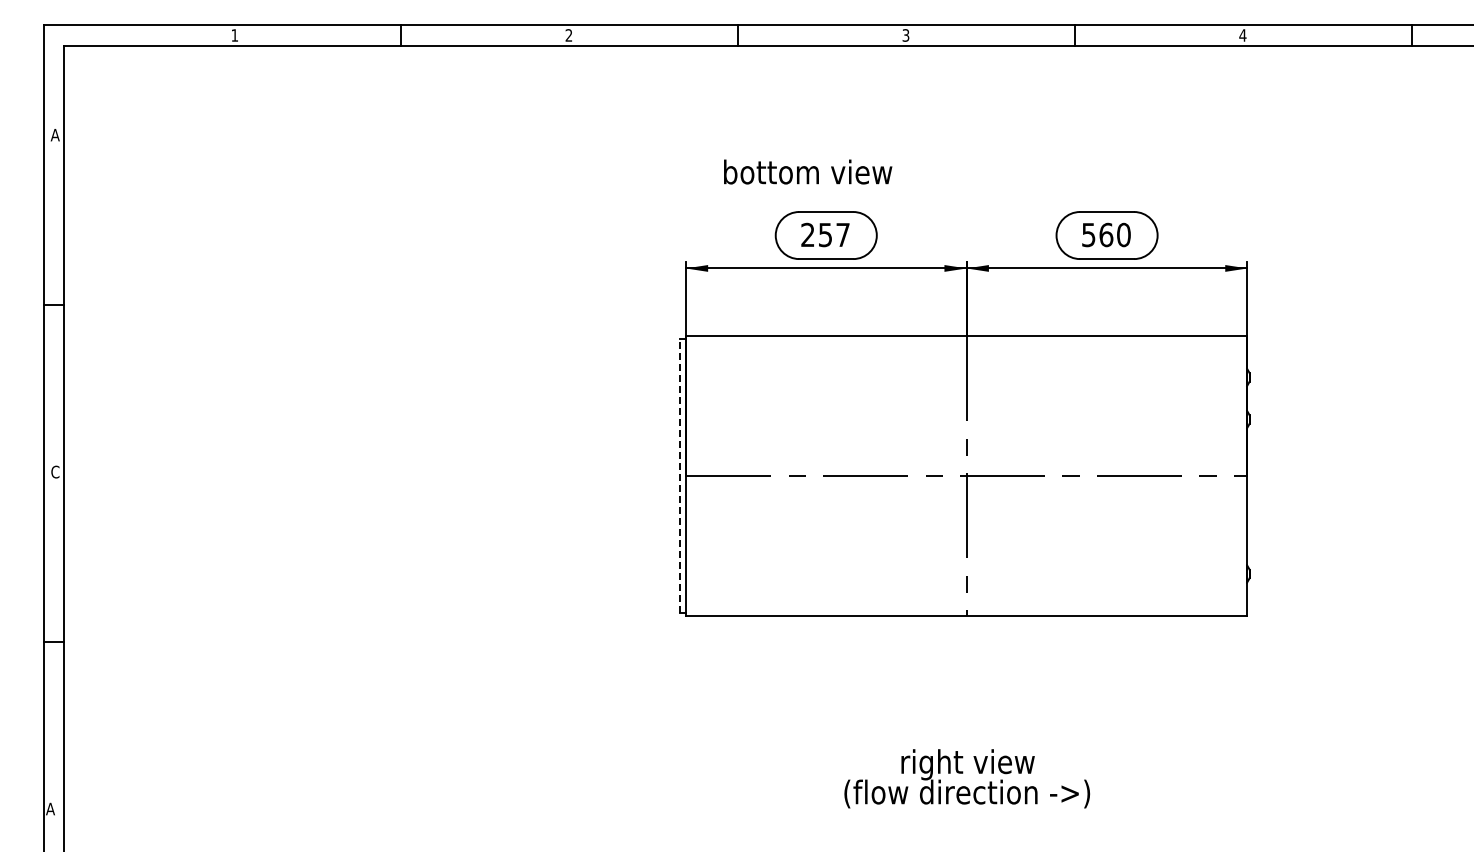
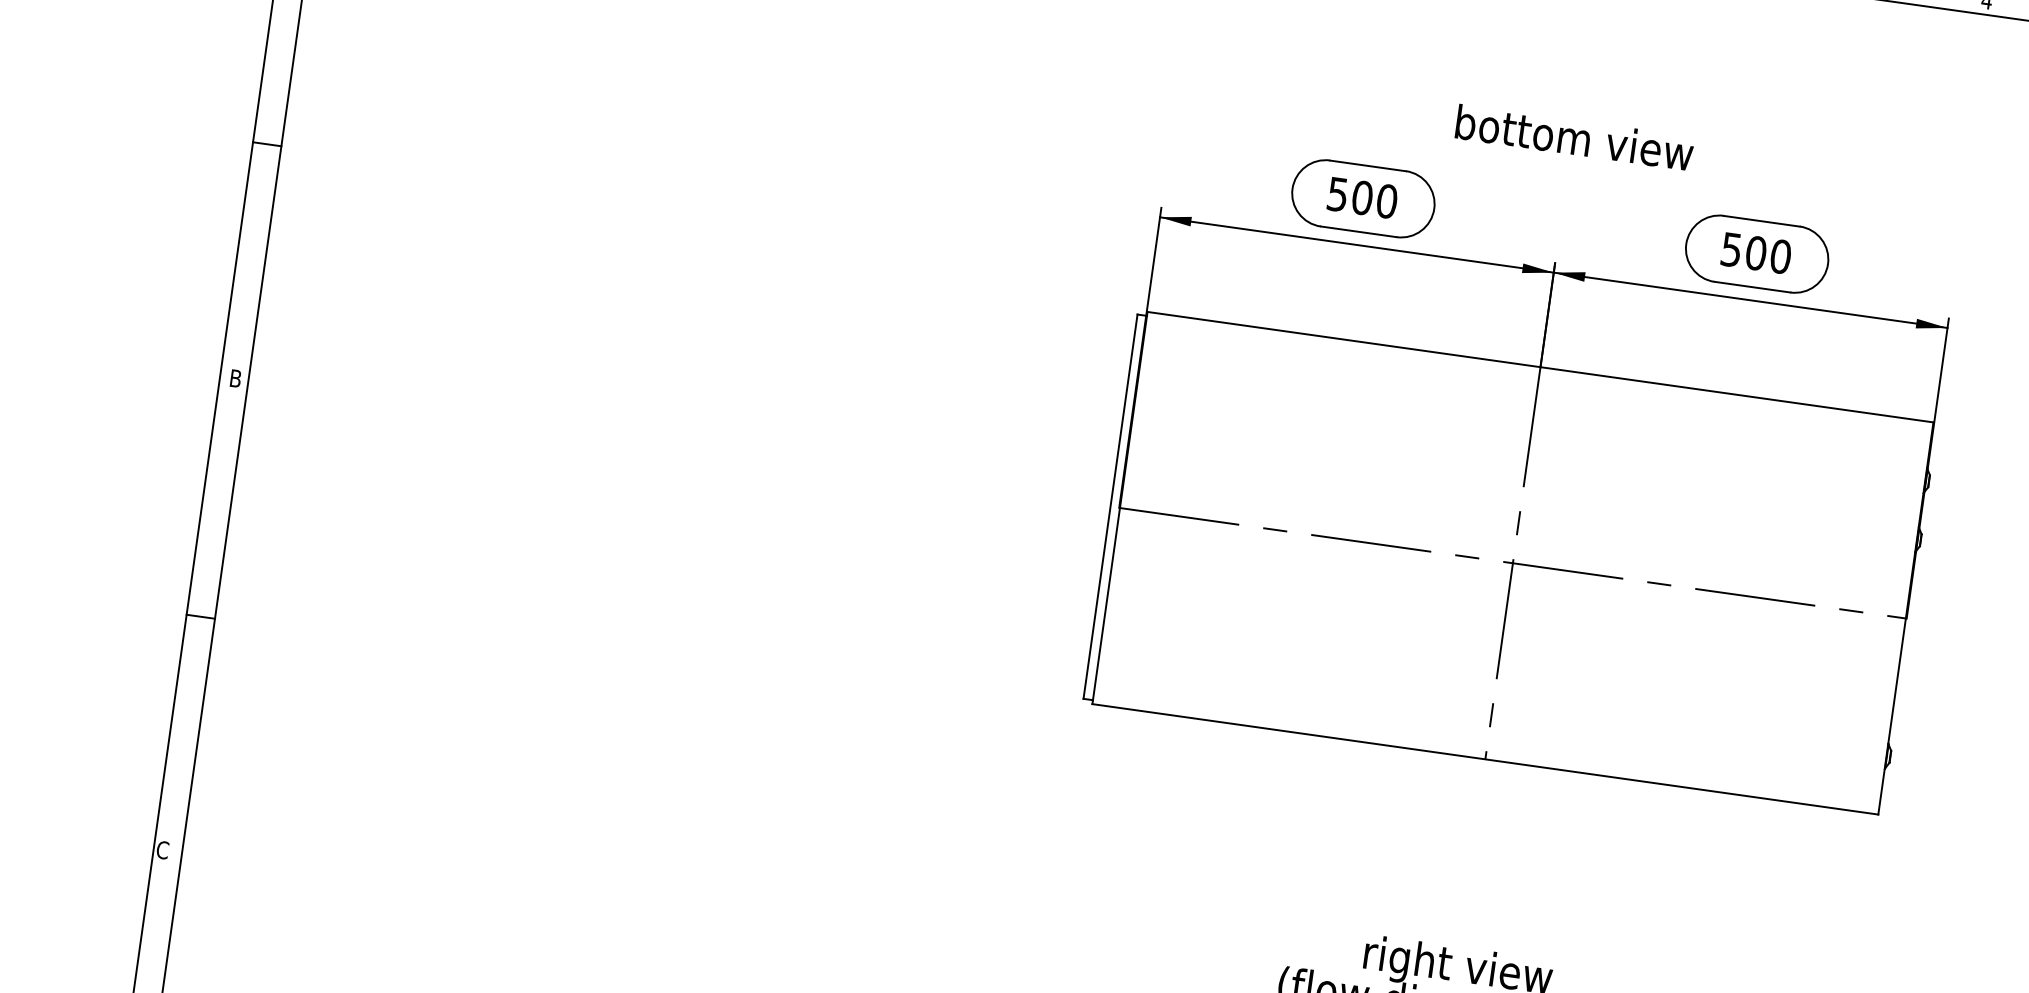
text: (808, 171) -> (1575, 137), moved
text: (825, 234) -> (1362, 197), 257 -> 500
text: (1106, 234) -> (1756, 252), 560 -> 500
text: (55, 471) -> (236, 377), C -> B
line: (679, 475) -> (1110, 506), dashed -> solid
text: (50, 808) -> (162, 849), A -> C

